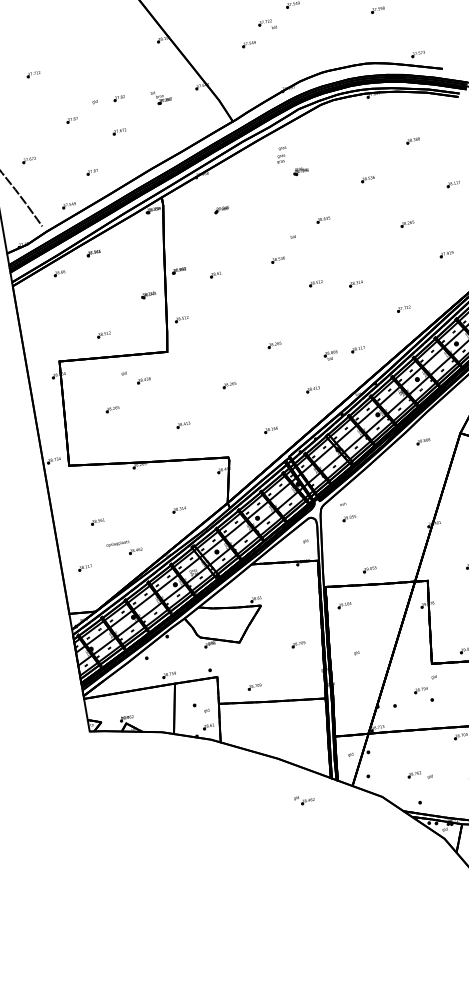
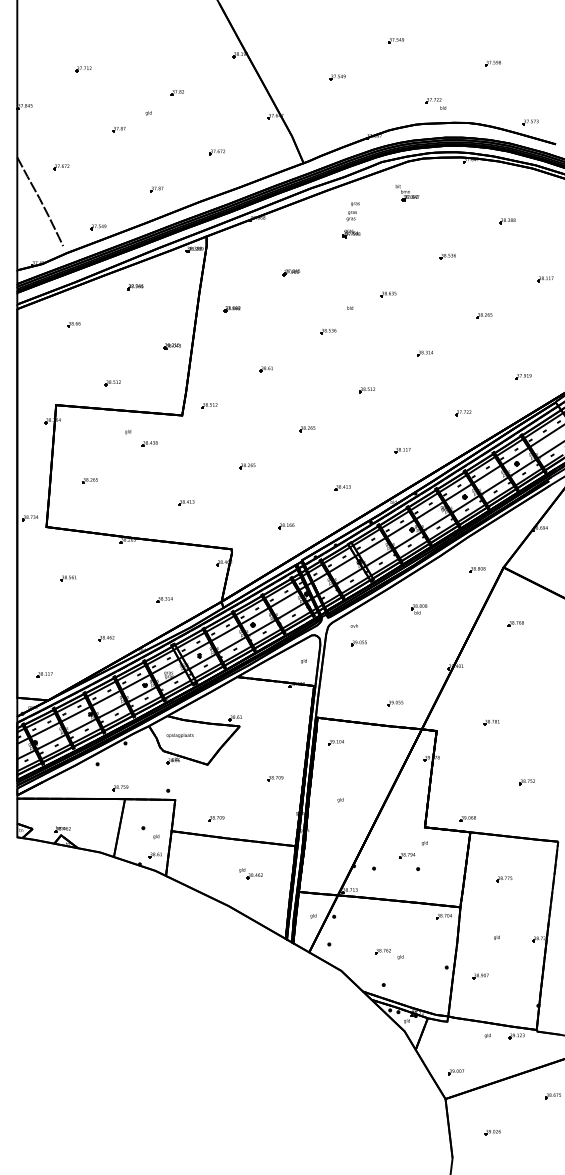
part: (267, 24) -> (435, 103), moved
part: (161, 96) -> (407, 192), moved
part: (118, 98) -> (176, 92), moved
part: (119, 131) -> (217, 152), moved
part: (301, 170) -> (351, 233), moved
part: (92, 172) -> (156, 189), moved
part: (221, 209) -> (291, 272), moved
part: (94, 253) -> (135, 287), moved
part: (446, 254) -> (523, 376), moved
part: (178, 270) -> (231, 309), moved
part: (59, 273) -> (73, 324), moved
part: (215, 275) -> (265, 369), moved
part: (316, 283) -> (367, 390), moved
part: (356, 283) -> (425, 353), moved
part: (181, 319) -> (209, 405), moved
part: (331, 355) -> (419, 609), moved
part: (112, 409) -> (89, 480), moved
part: (423, 441) -> (477, 569), moved
part: (97, 521) -> (68, 578), moved
text: (117, 543) -> (179, 735), moved
part: (84, 567) -> (44, 674), moved
part: (370, 569) -> (395, 703), moved
part: (303, 799) -> (250, 873), moved

